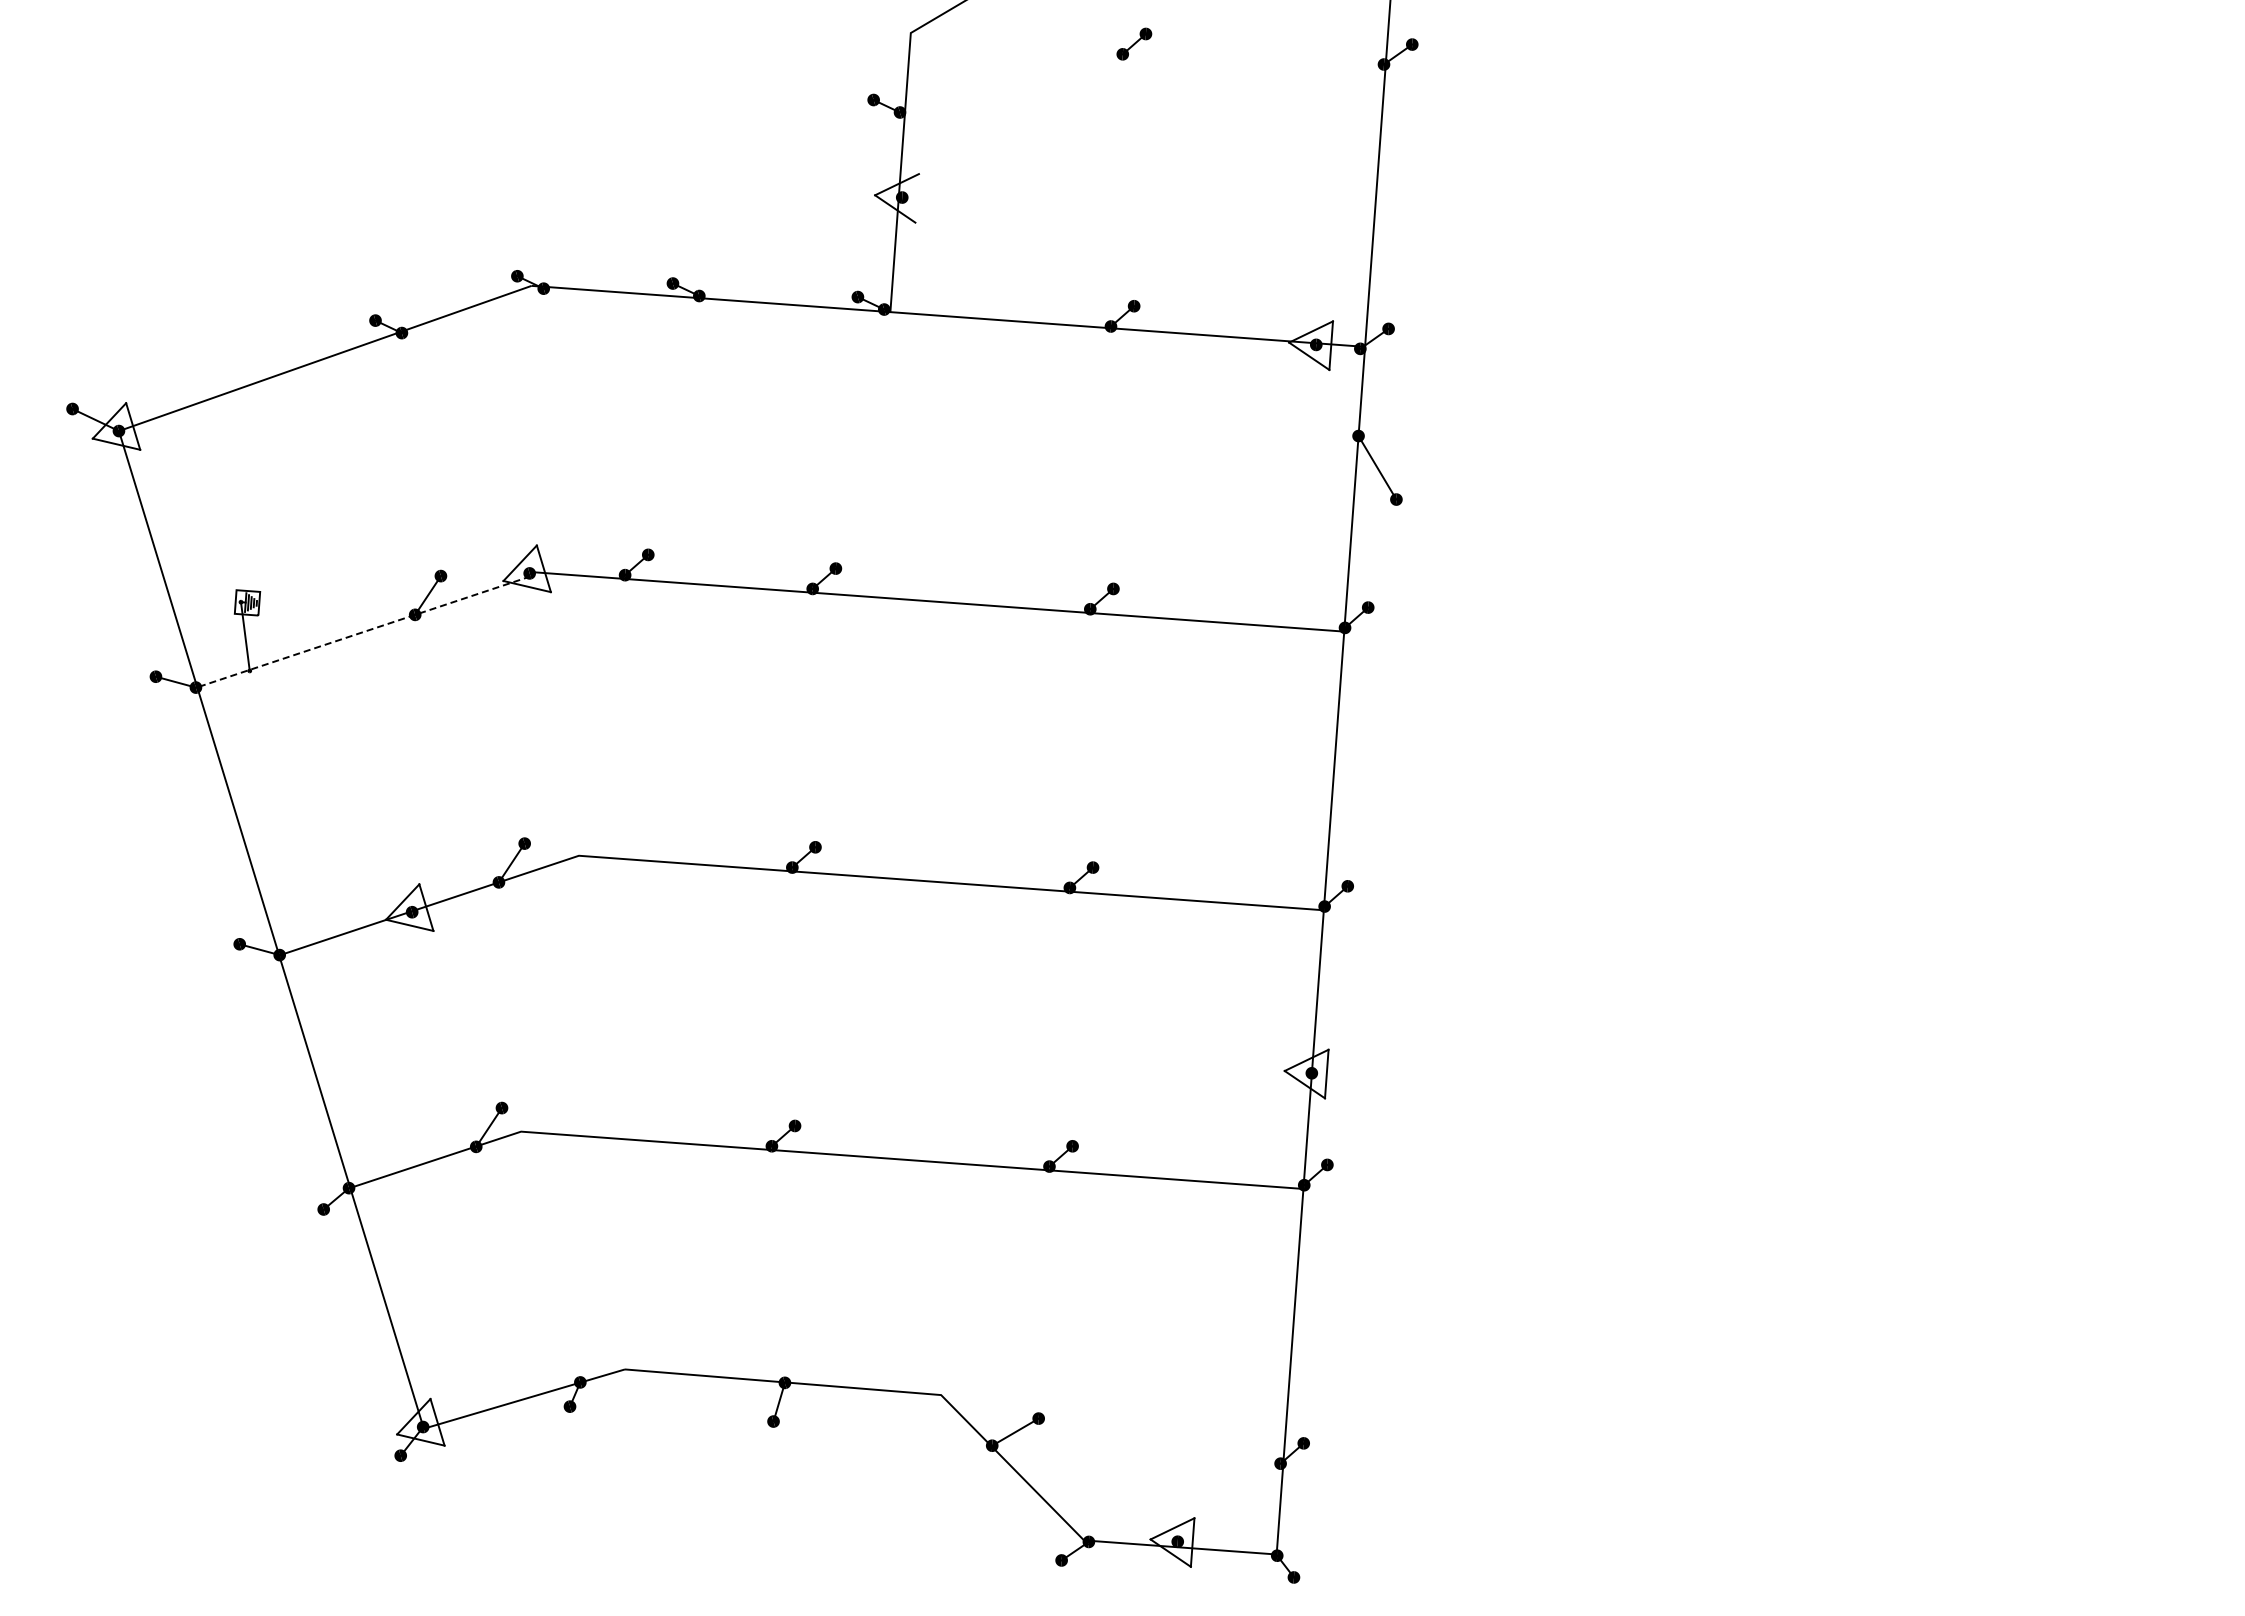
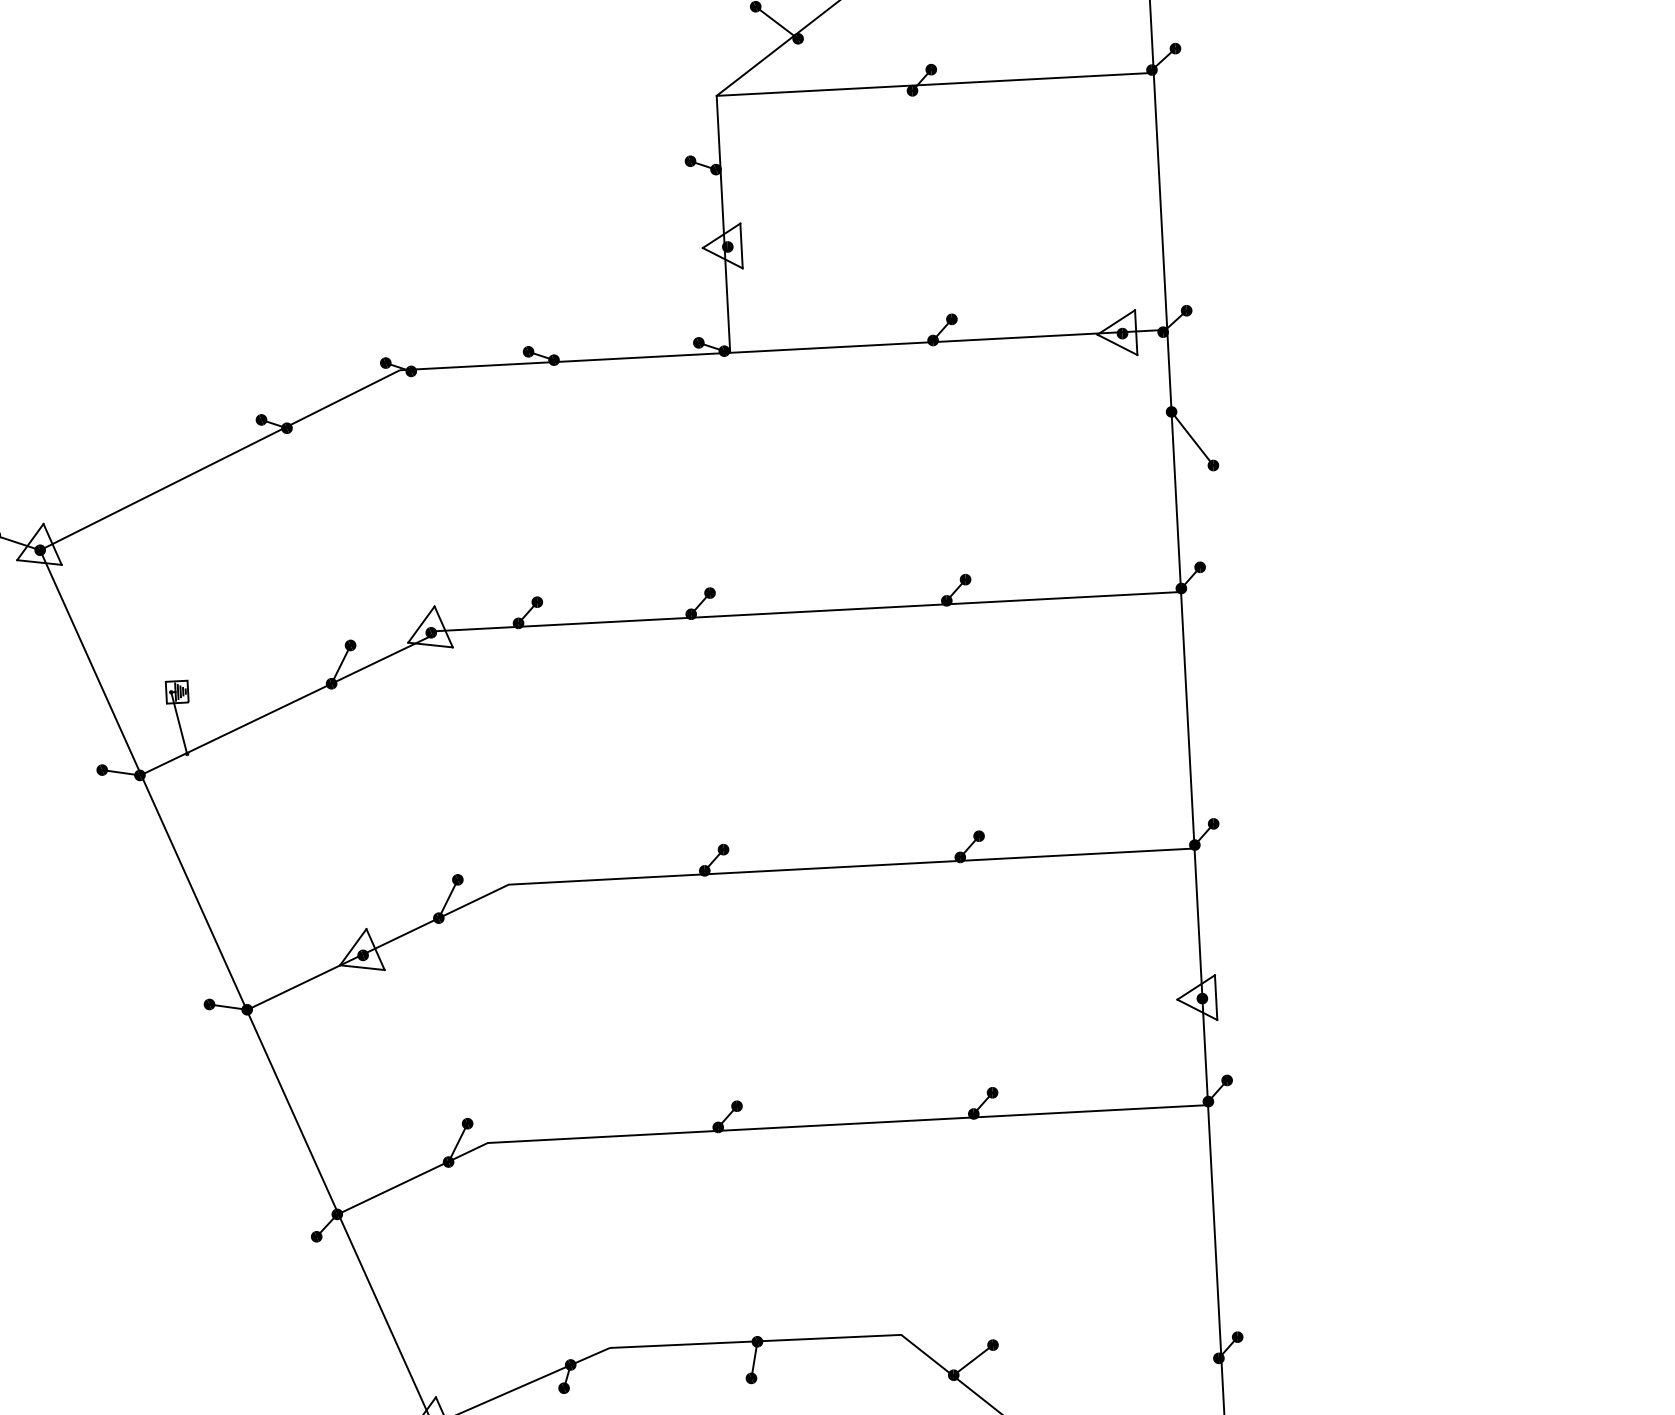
line: (1146, 50) -> (933, 84), added
line: (916, 198) -> (740, 246), added
line: (362, 632) -> (285, 705), dashed -> solid

